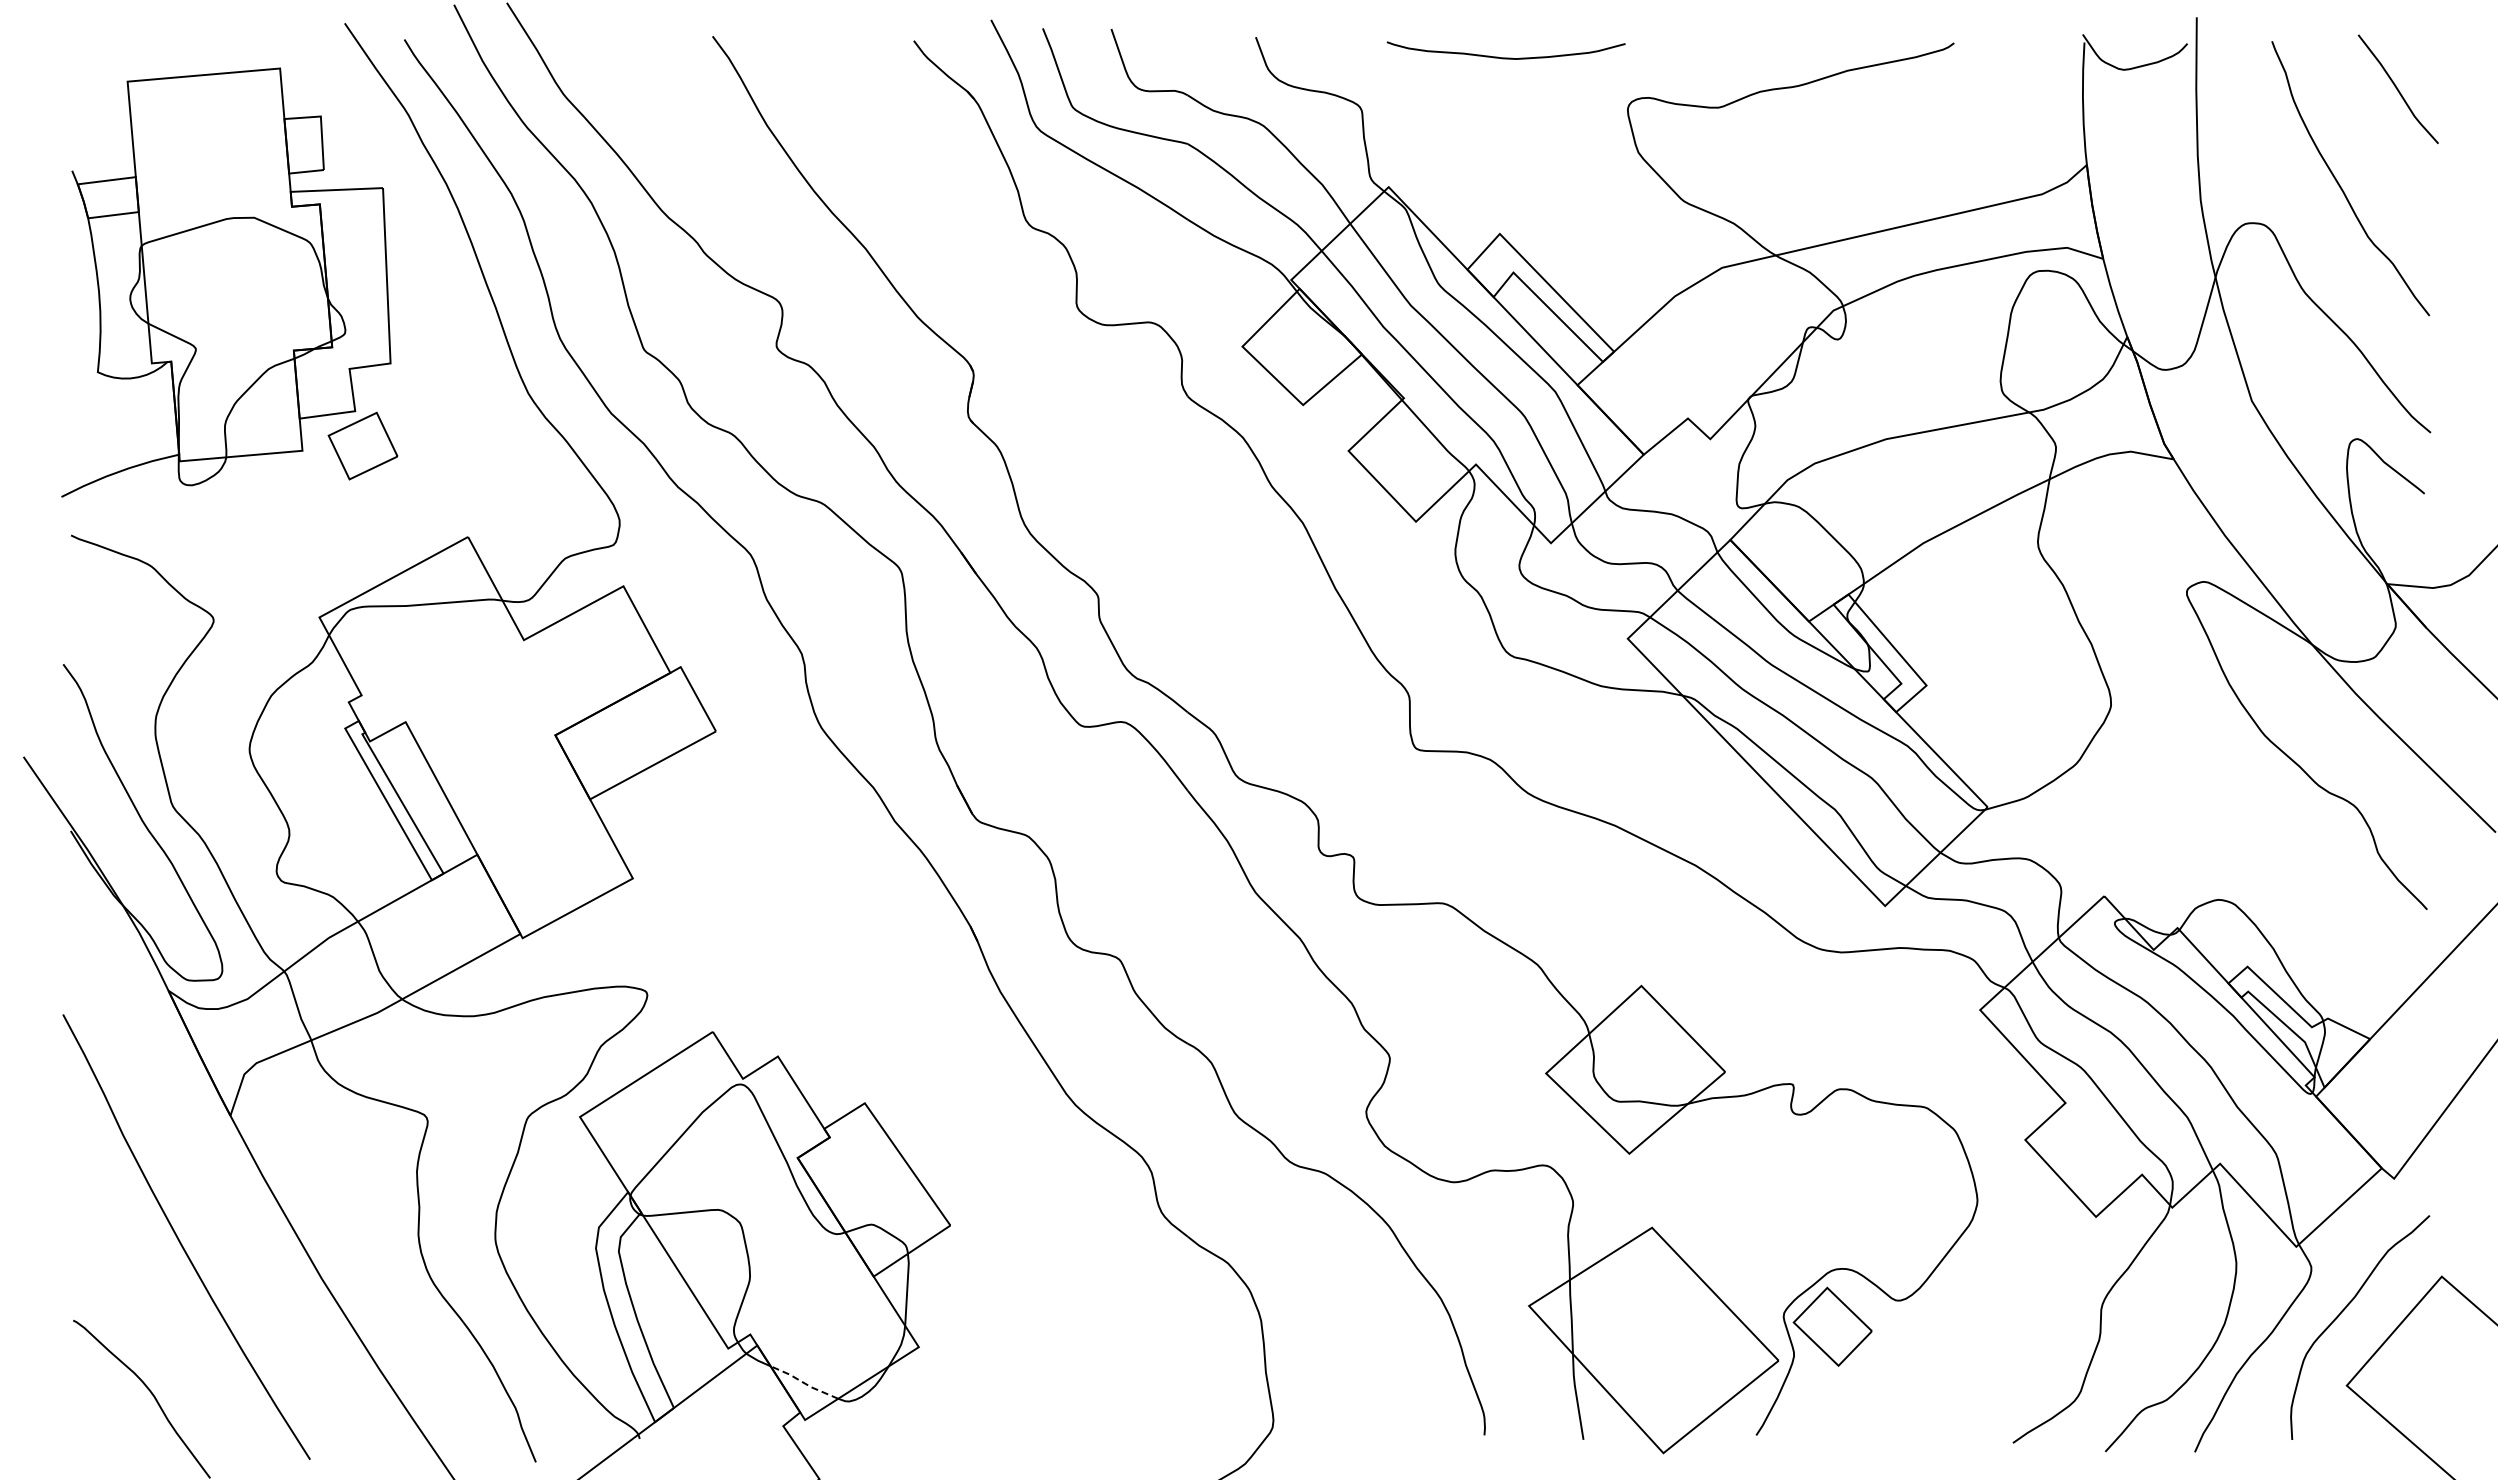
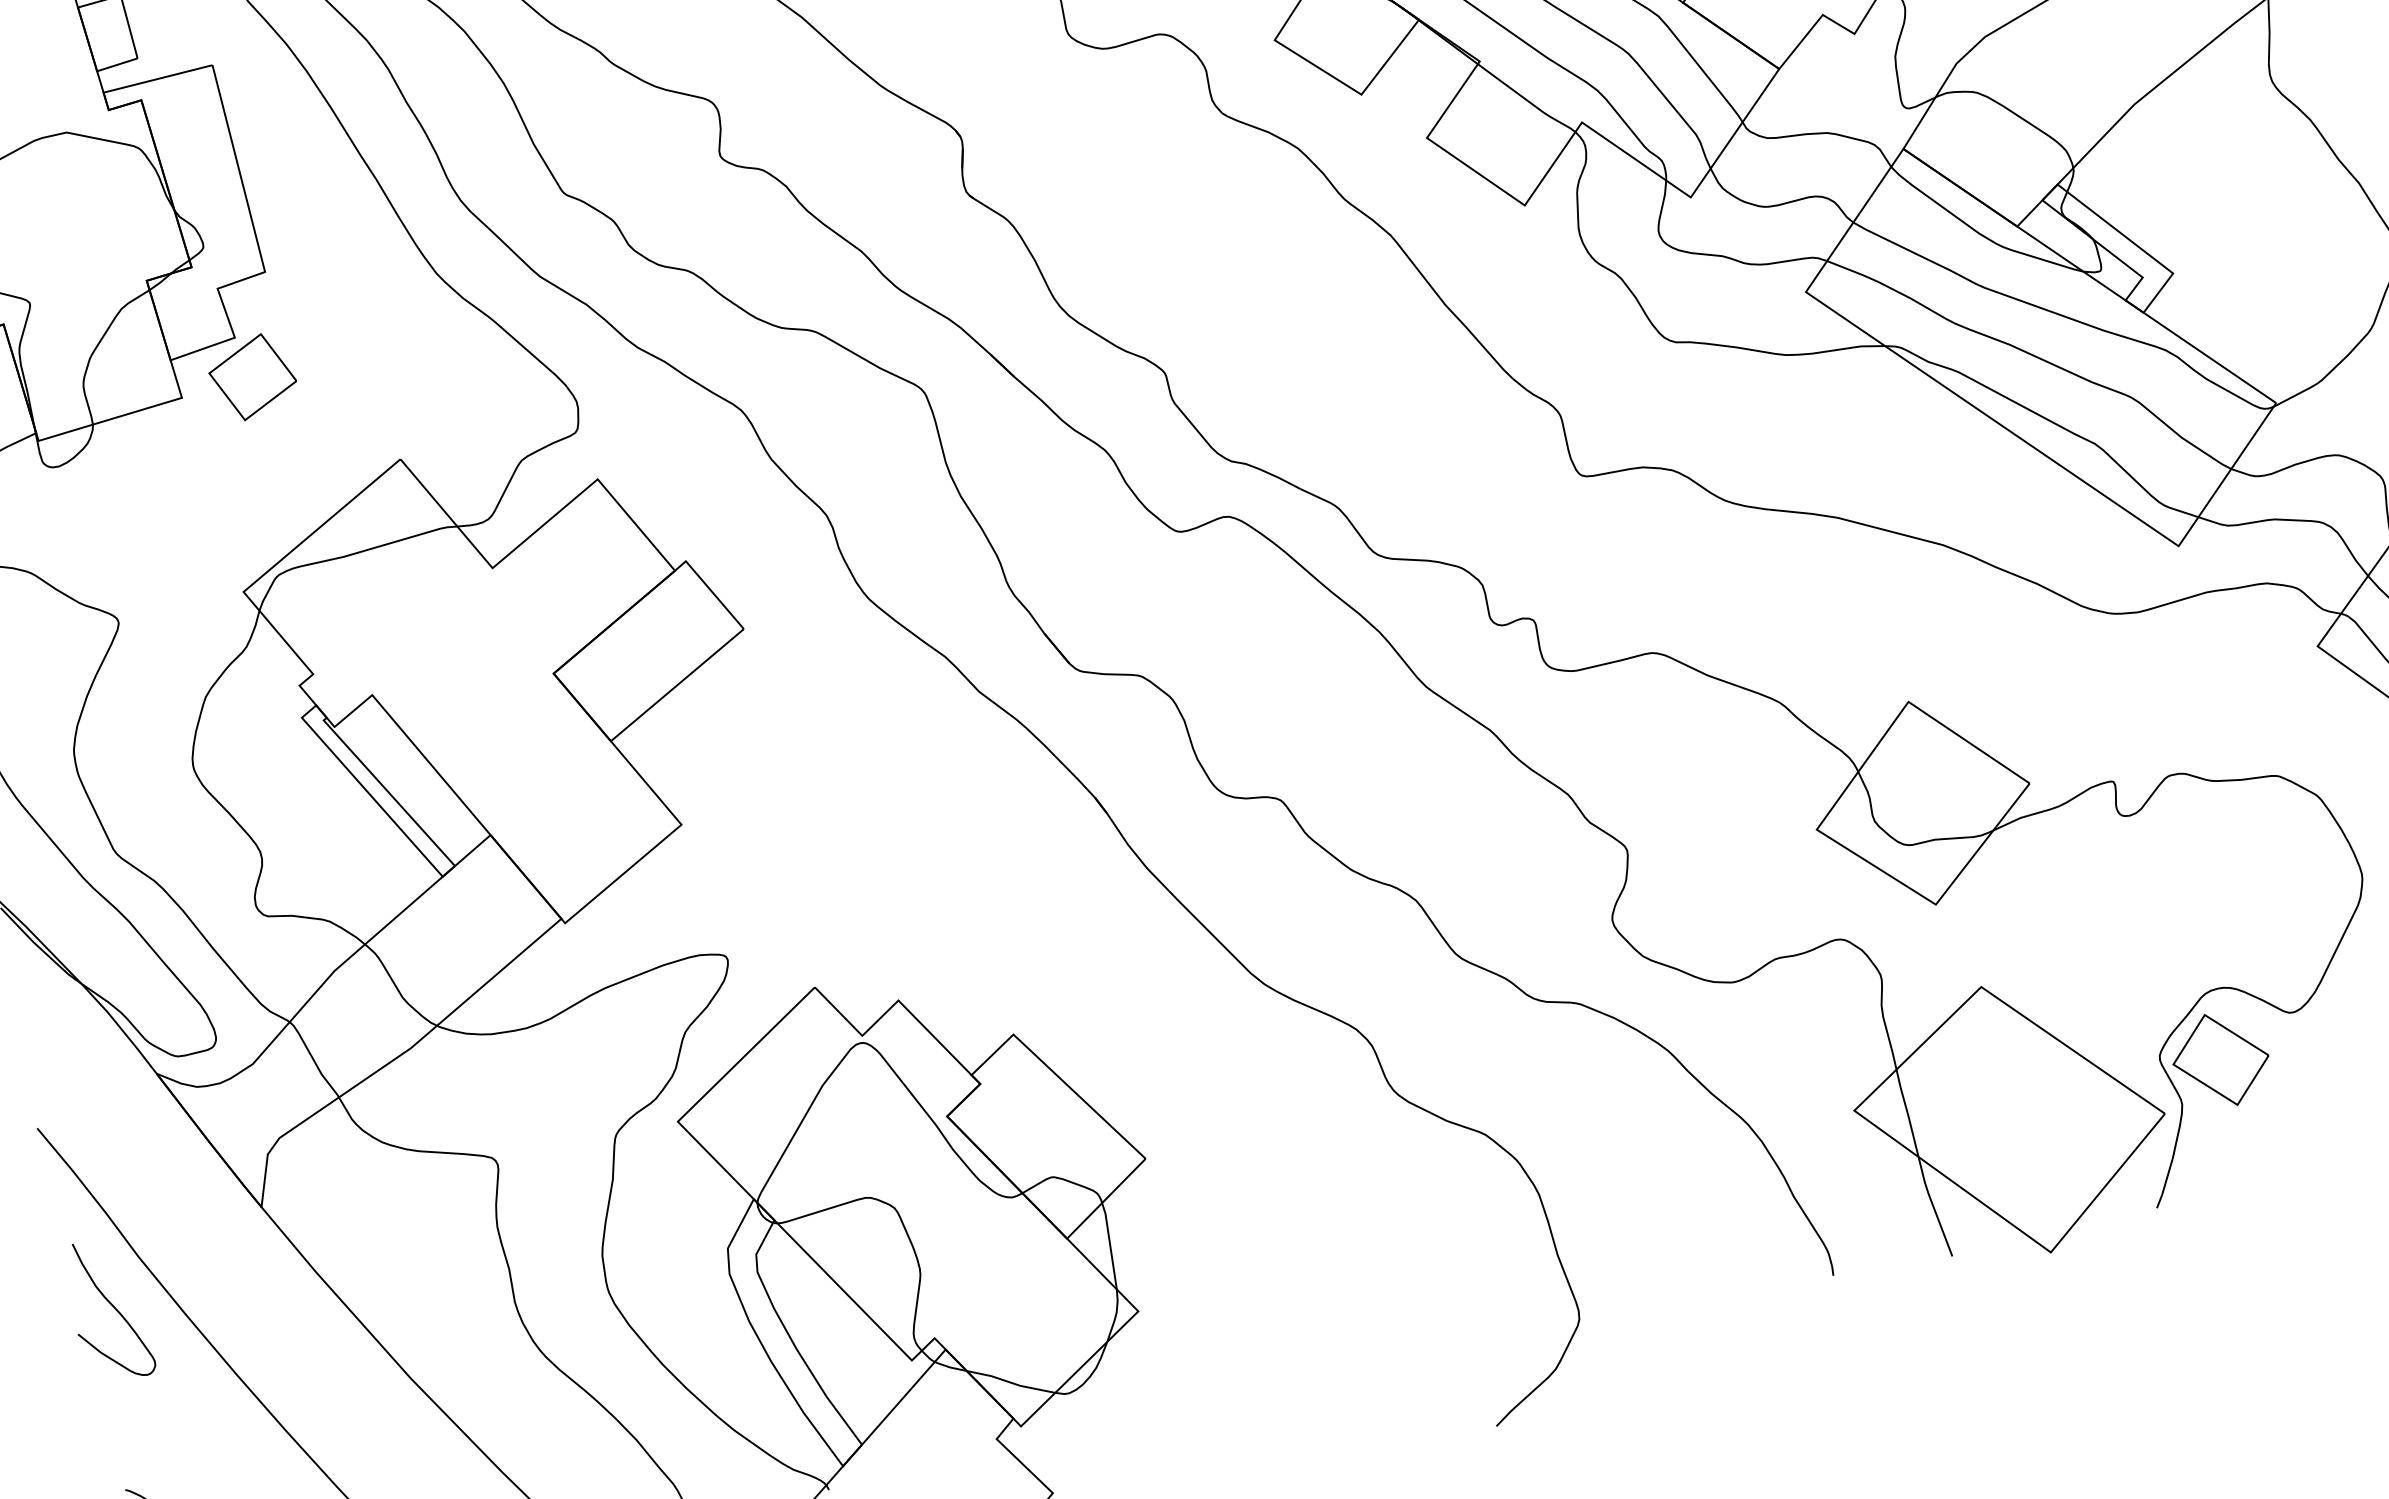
curve: (93, 1171) -> (112, 1307), added
line: (803, 1382) -> (1009, 1382), dashed -> solid

